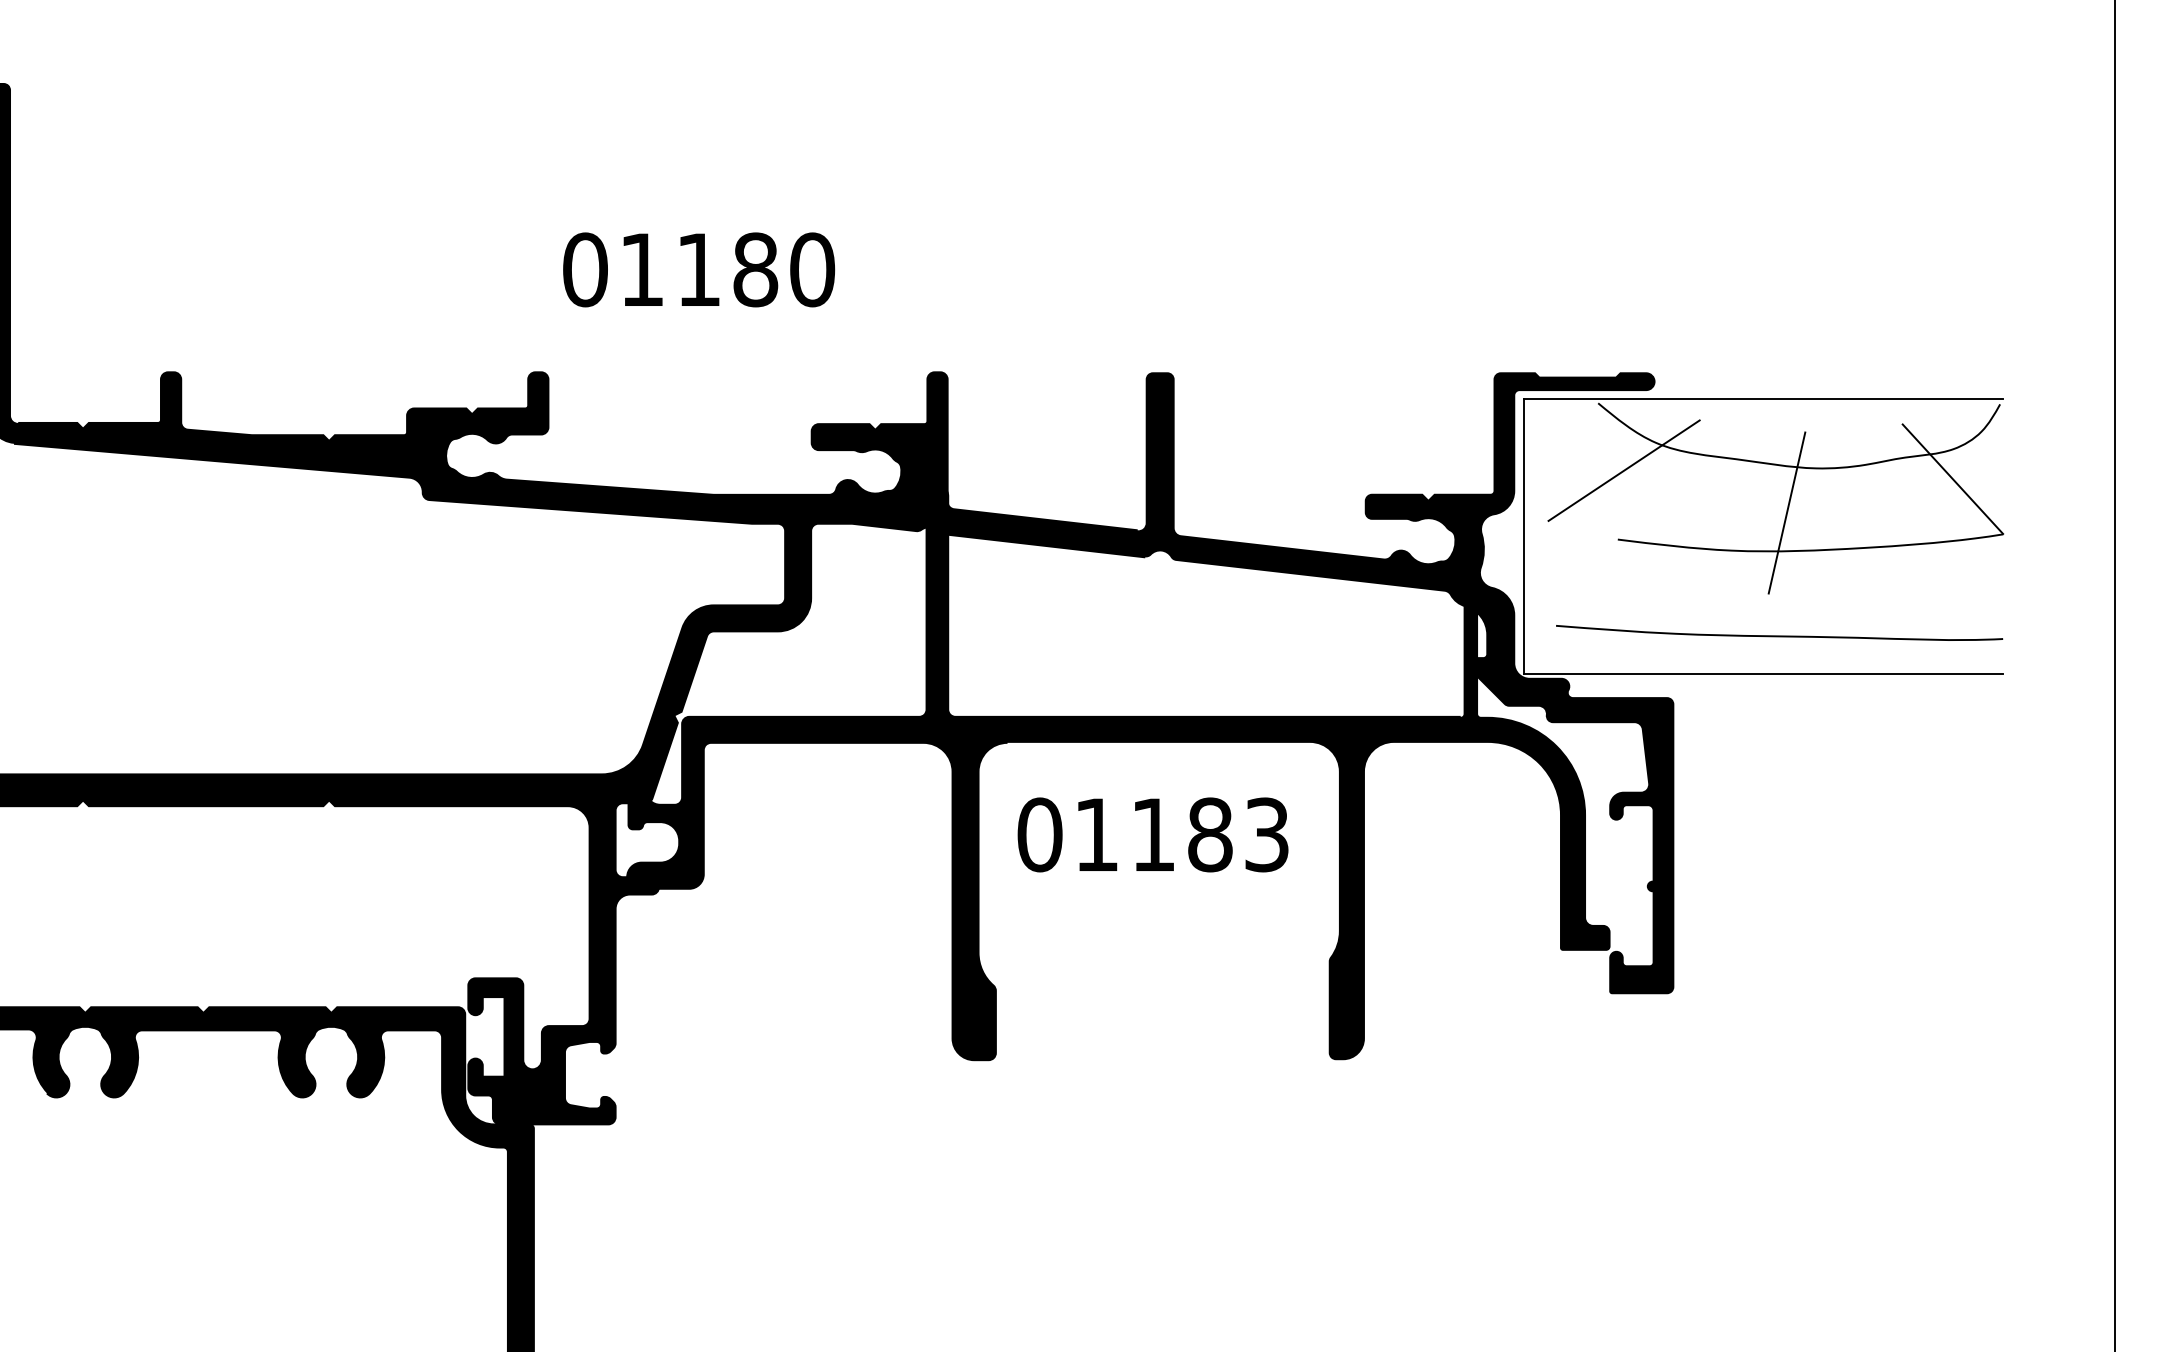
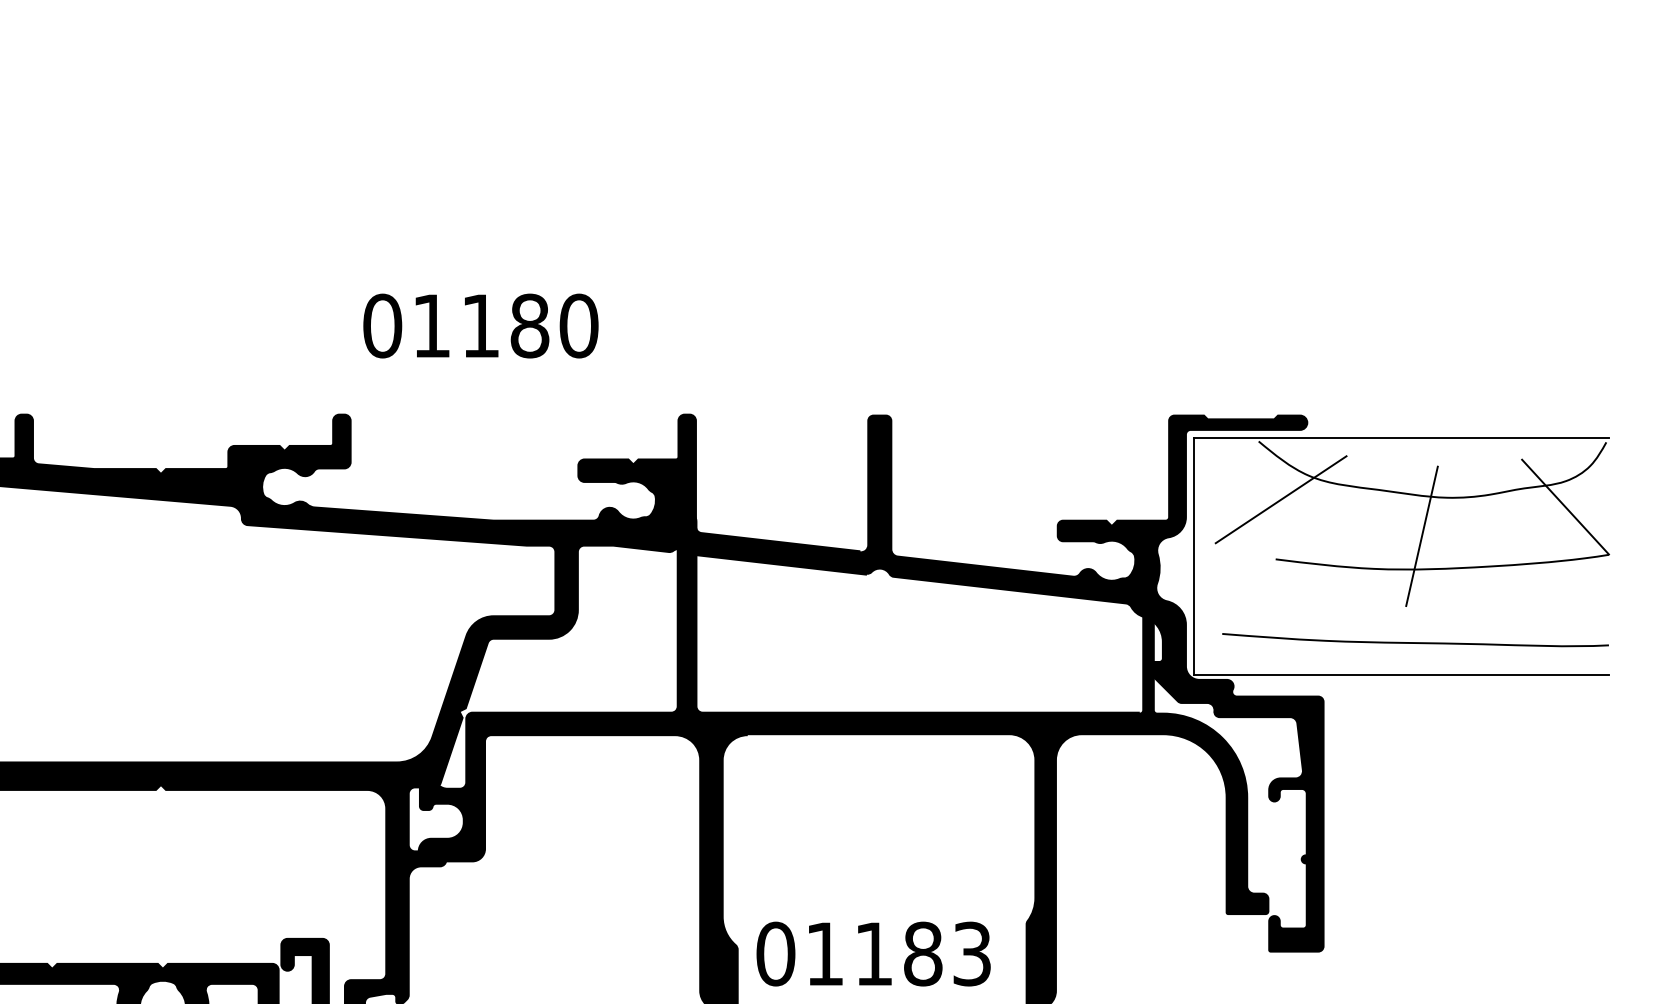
text: (1152, 834) -> (873, 953), moved

